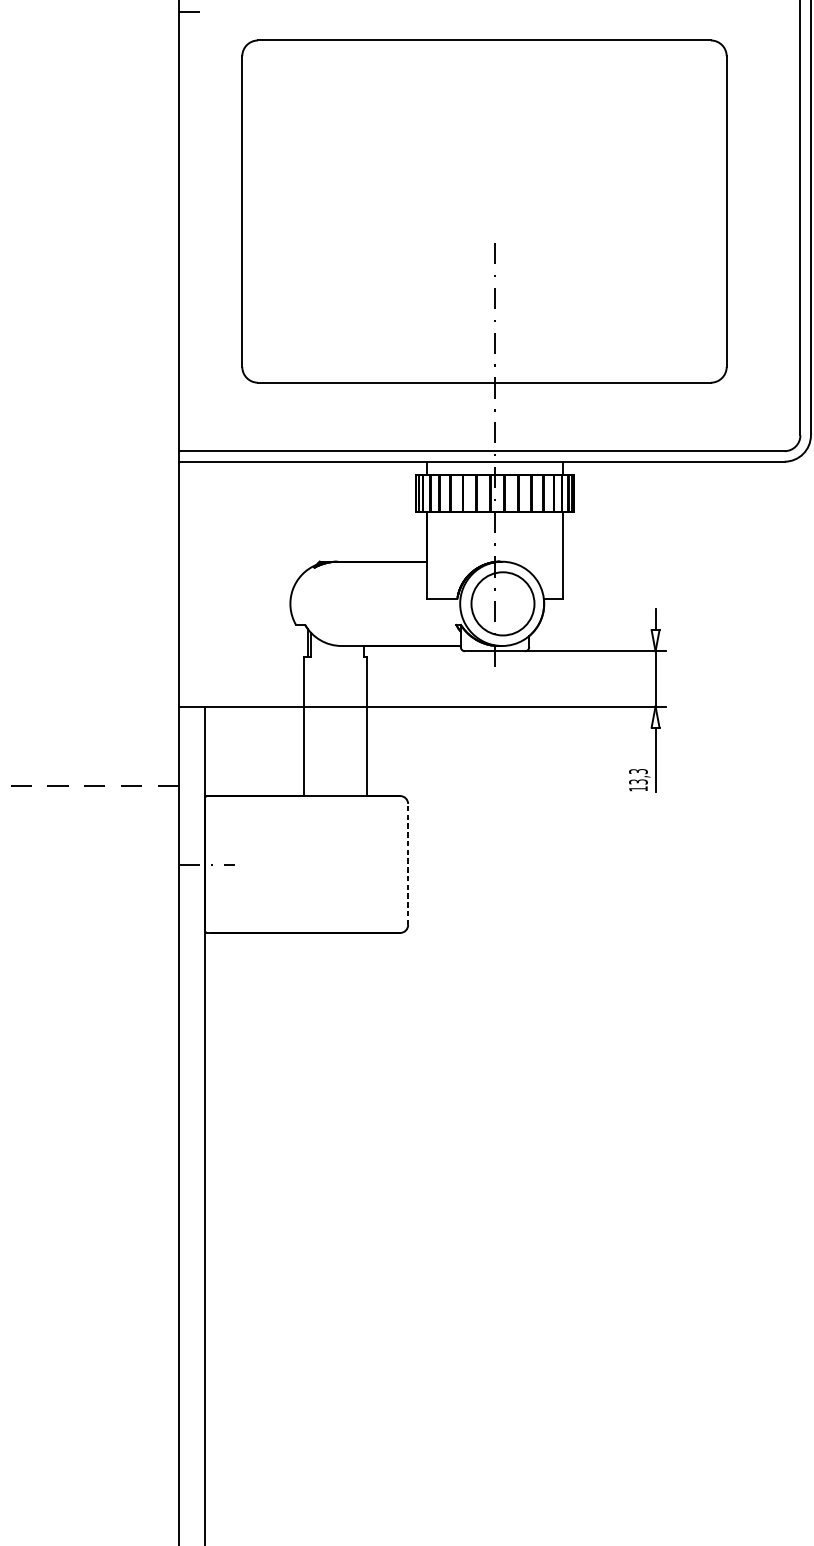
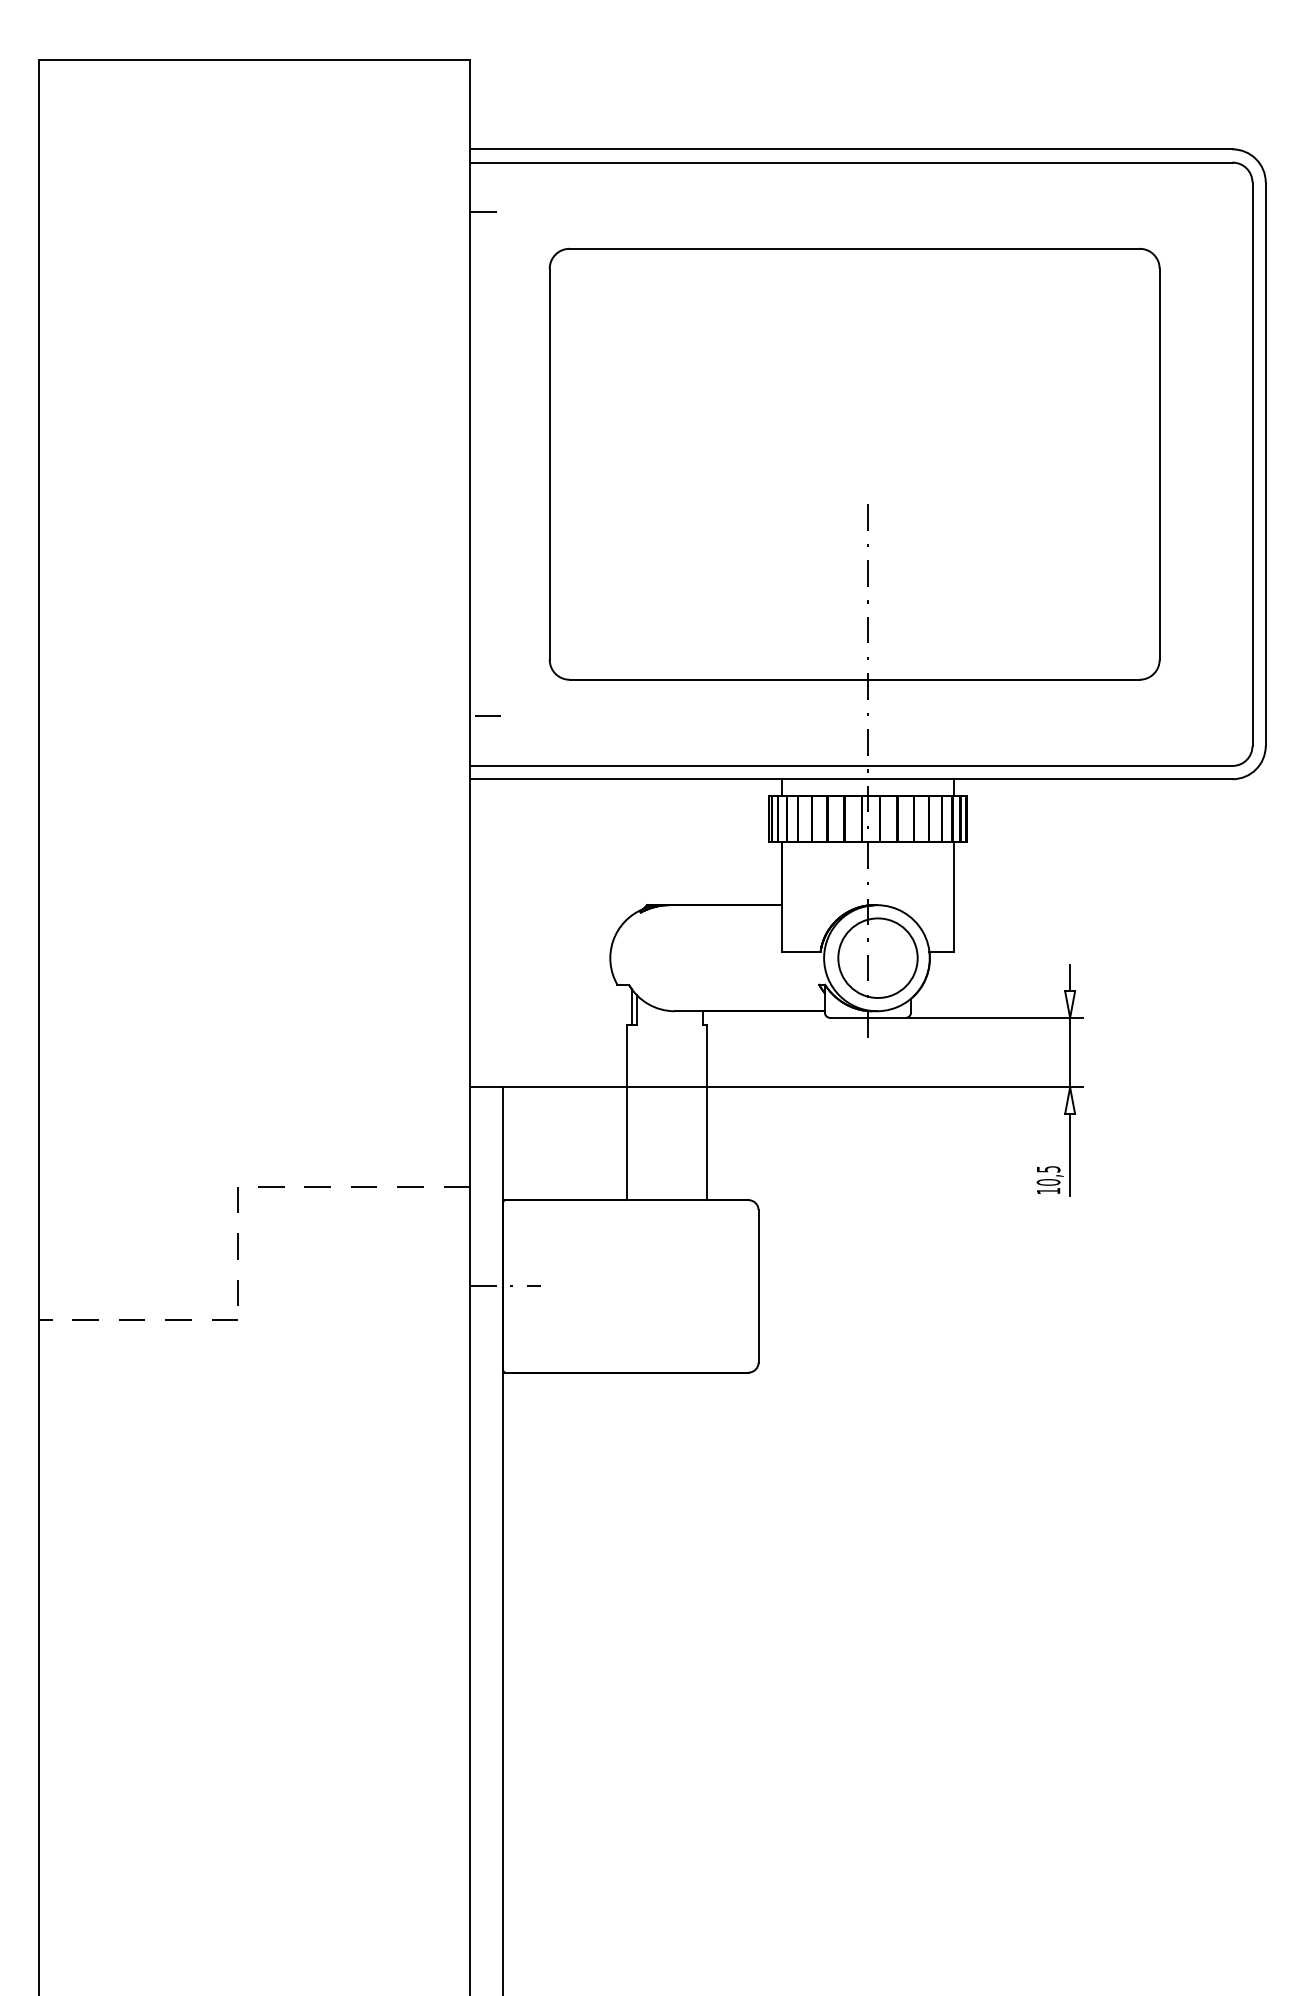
line: (191, 411) -> (485, 716), added
text: (638, 776) -> (1048, 1175), 13,3 -> 10,5
line: (408, 863) -> (758, 1285), dashed -> solid

